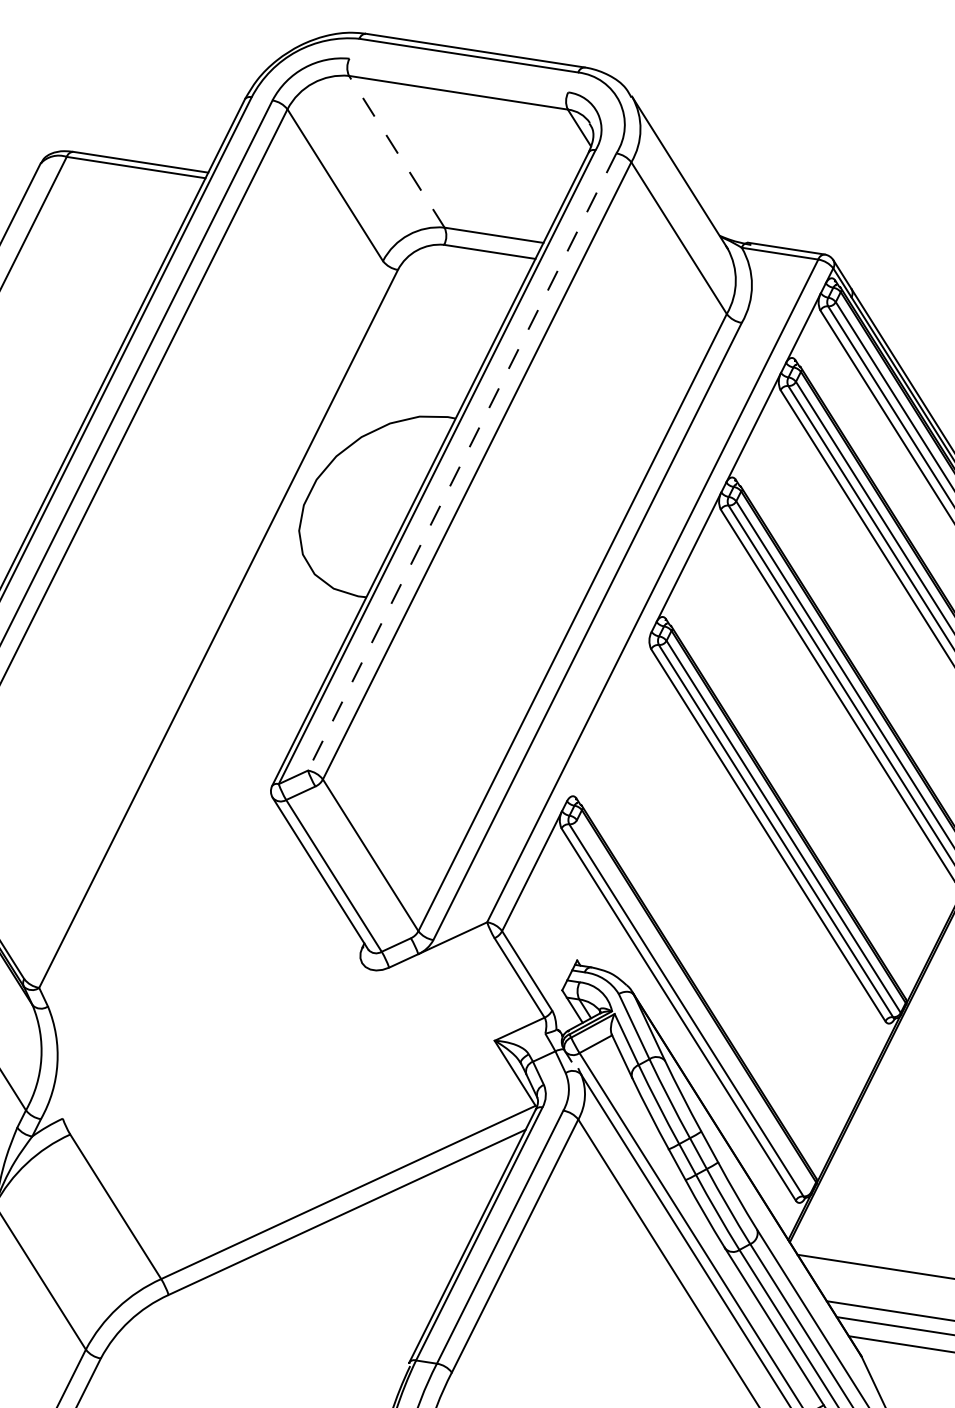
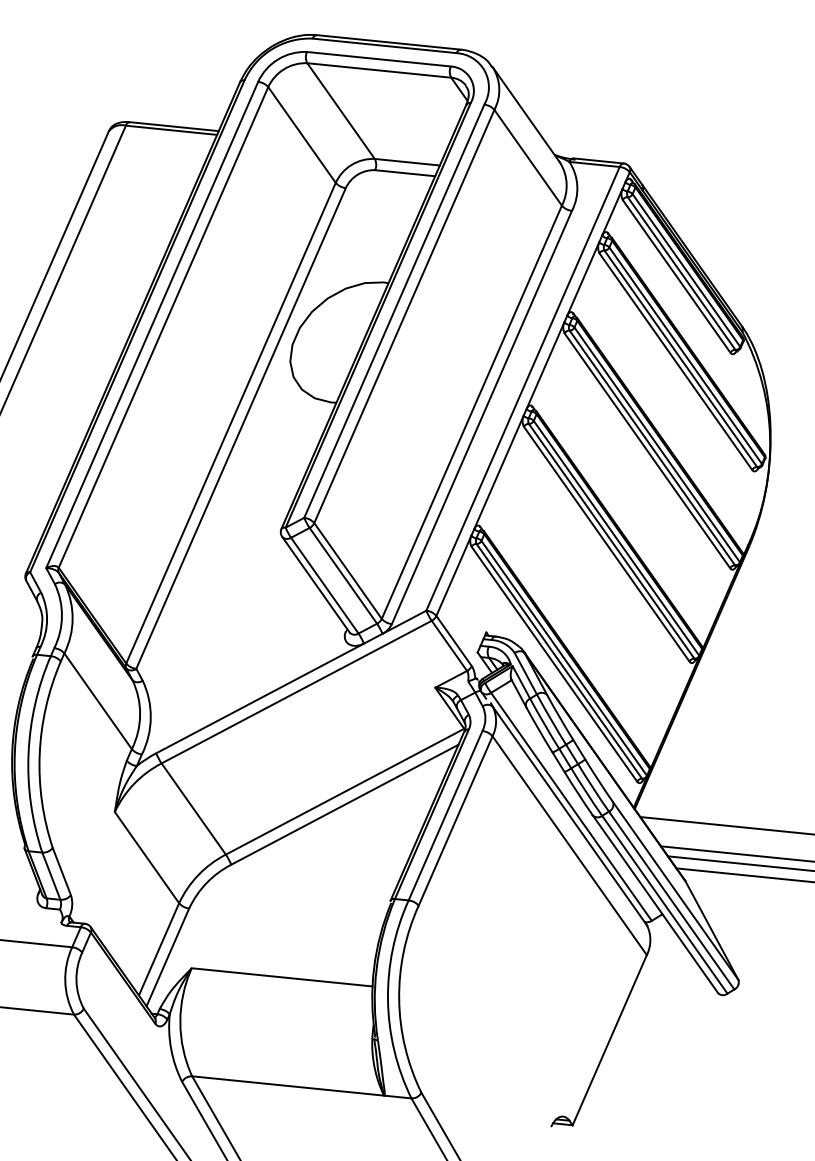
line: (458, 74) -> (378, 58), added
line: (397, 152) -> (341, 111), dashed -> solid
line: (462, 462) -> (394, 311), dashed -> solid
line: (202, 618) -> (230, 422), added
line: (608, 716) -> (498, 472), added
line: (363, 861) -> (343, 575), added
line: (693, 1004) -> (563, 657), added
line: (282, 1035) -> (296, 691), added
line: (225, 1043) -> (259, 698), added

